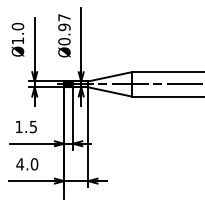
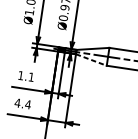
line: (110, 92) -> (91, 60), solid -> dashed
text: (32, 126) -> (30, 76), 1.5 -> 1.1
text: (34, 164) -> (28, 104), 4.0 -> 4.4

